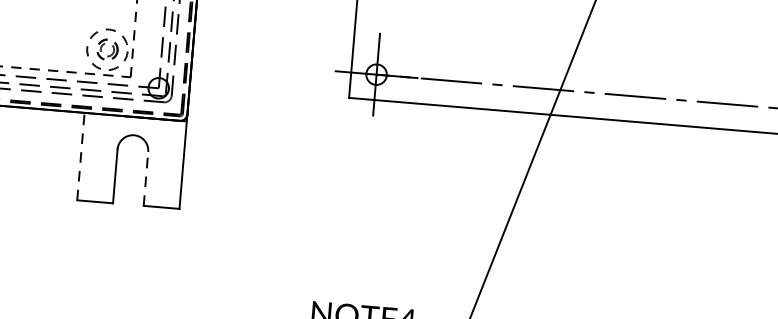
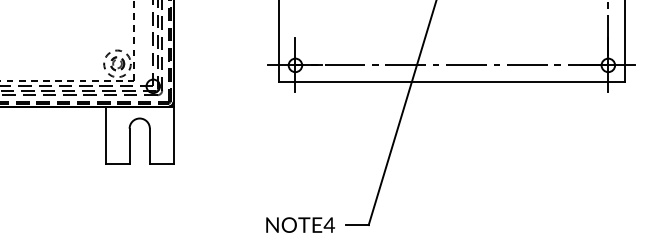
line: (80, 156) -> (105, 135), dashed -> solid
line: (145, 178) -> (149, 146), dashed -> solid

